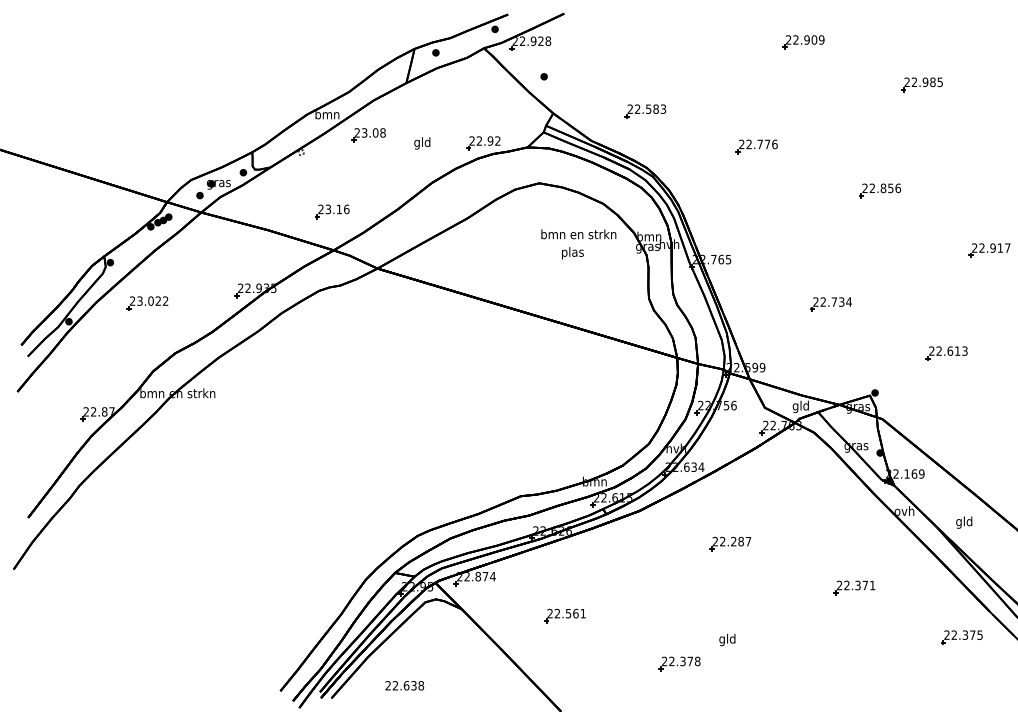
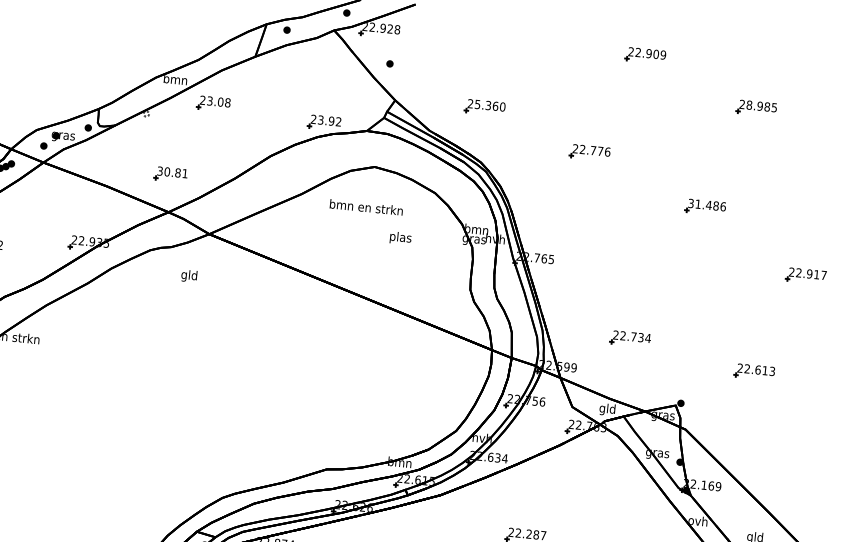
text: (914, 82) -> (749, 105), 22.985 -> 28.985
text: (650, 108) -> (490, 105), 22.583 -> 25.360
text: (479, 141) -> (320, 120), 22.92 -> 23.92
text: (422, 143) -> (189, 276), moved
text: (877, 188) -> (703, 204), 22.856 -> 31.486
text: (333, 209) -> (172, 172), 23.16 -> 30.81
text: (578, 234) -> (366, 207), moved
part: (830, 304) -> (629, 338), moved

